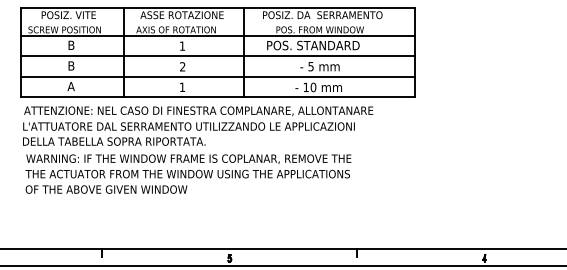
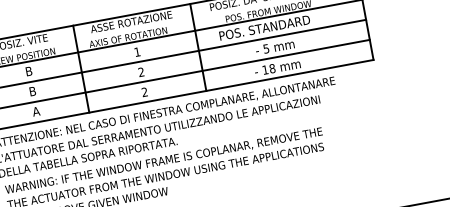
text: (181, 86) -> (143, 91), 1 -> 2
text: (313, 87) -> (272, 68), 10 -> 18

